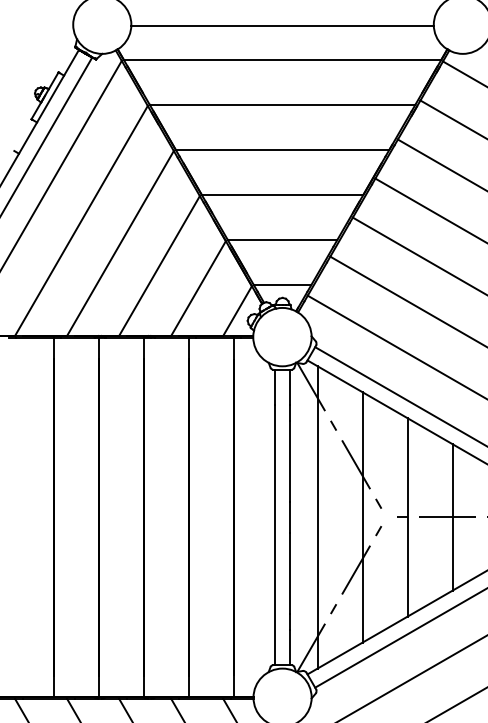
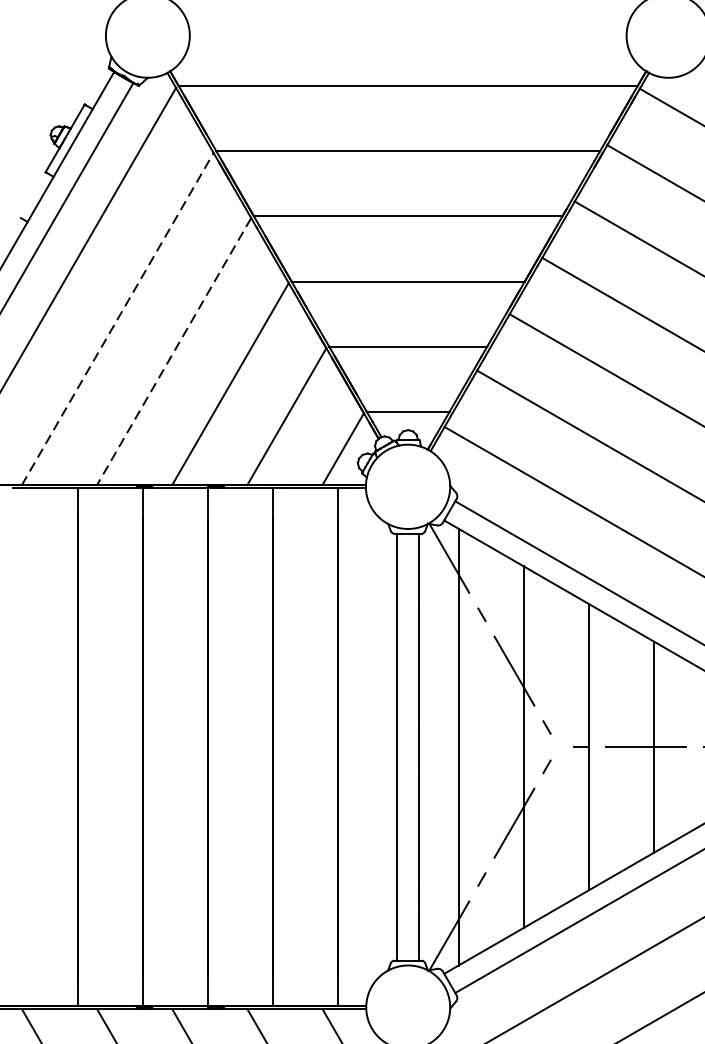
line: (282, 25) -> (408, 36), removed
line: (81, 220) -> (117, 318), solid -> dashed
line: (120, 243) -> (174, 351), solid -> dashed

